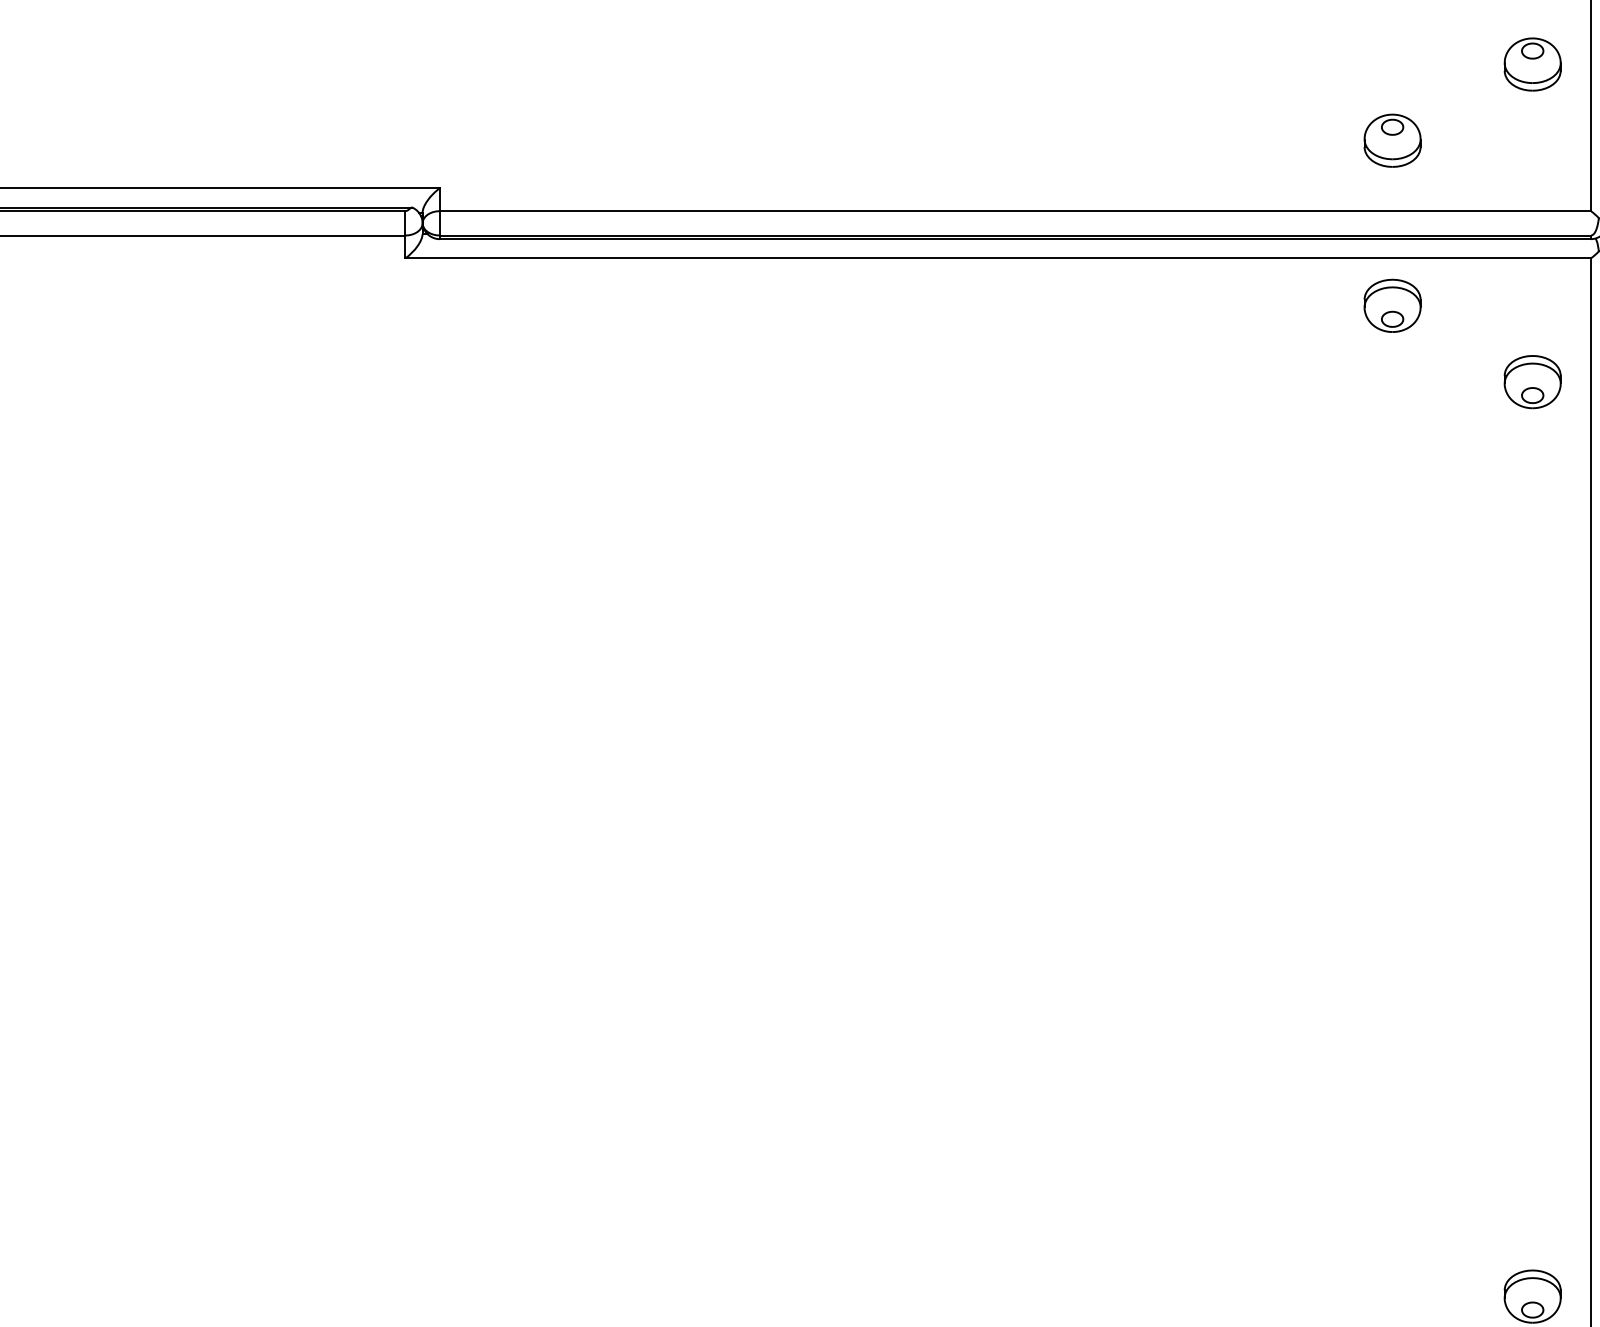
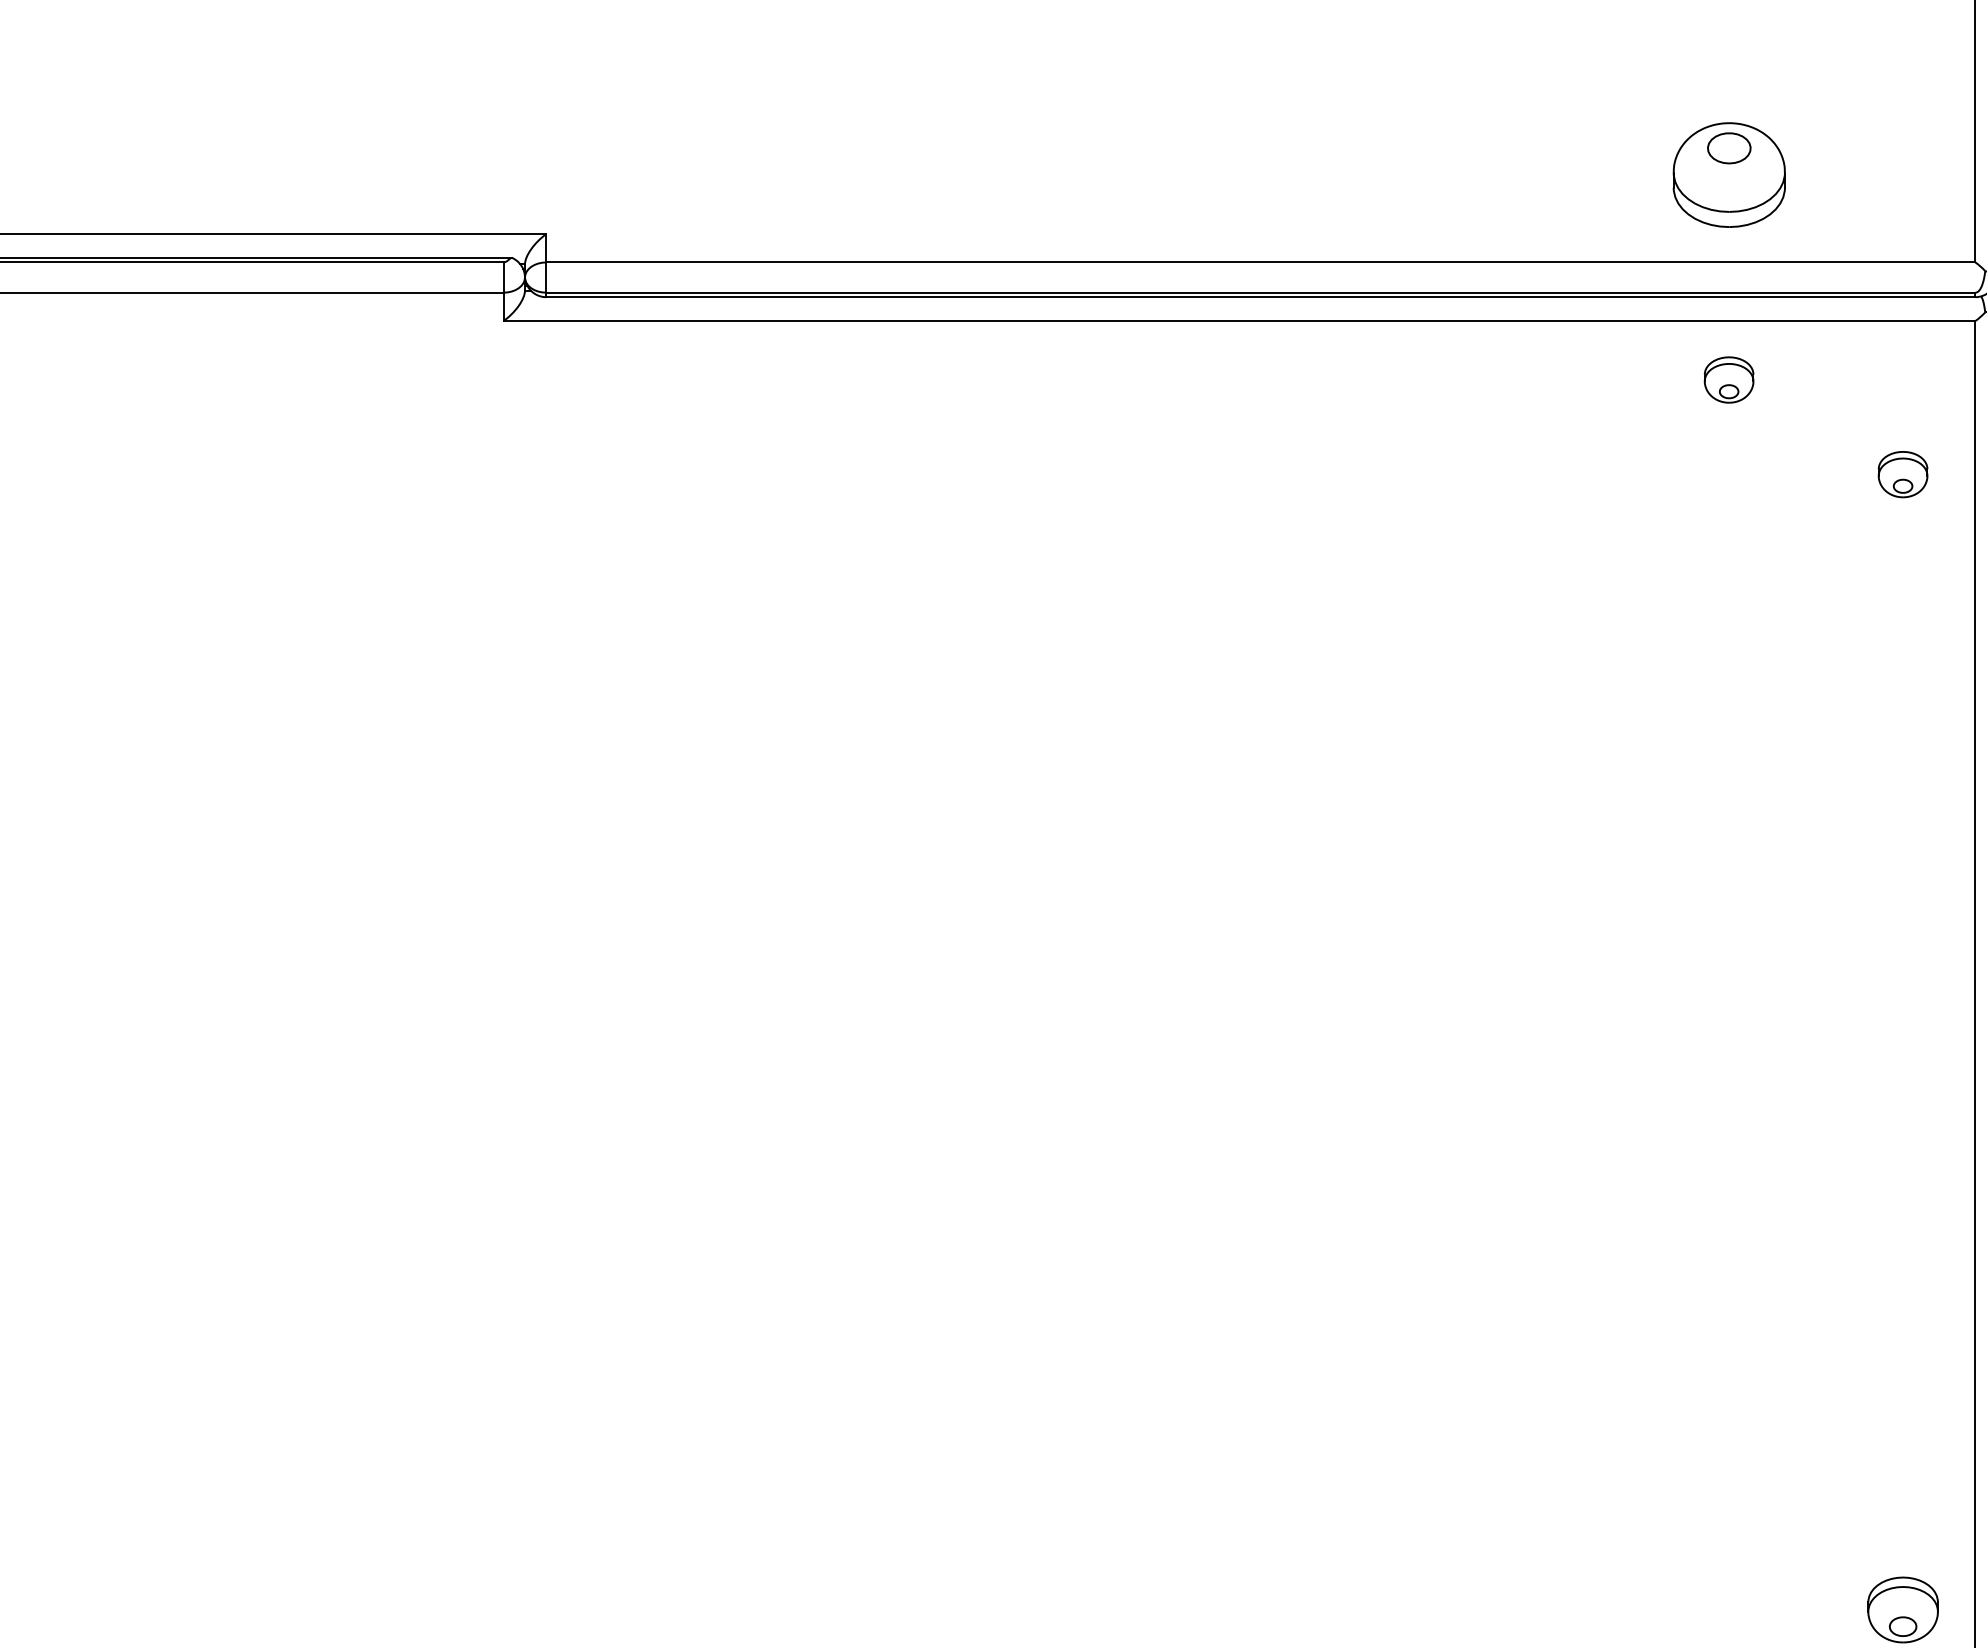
part: (1532, 64) -> (1902, 80), removed
part: (1392, 140) -> (1728, 174), size x1.6
part: (1392, 305) -> (1728, 379), size x0.7
part: (1532, 381) -> (1902, 474), size x0.7

